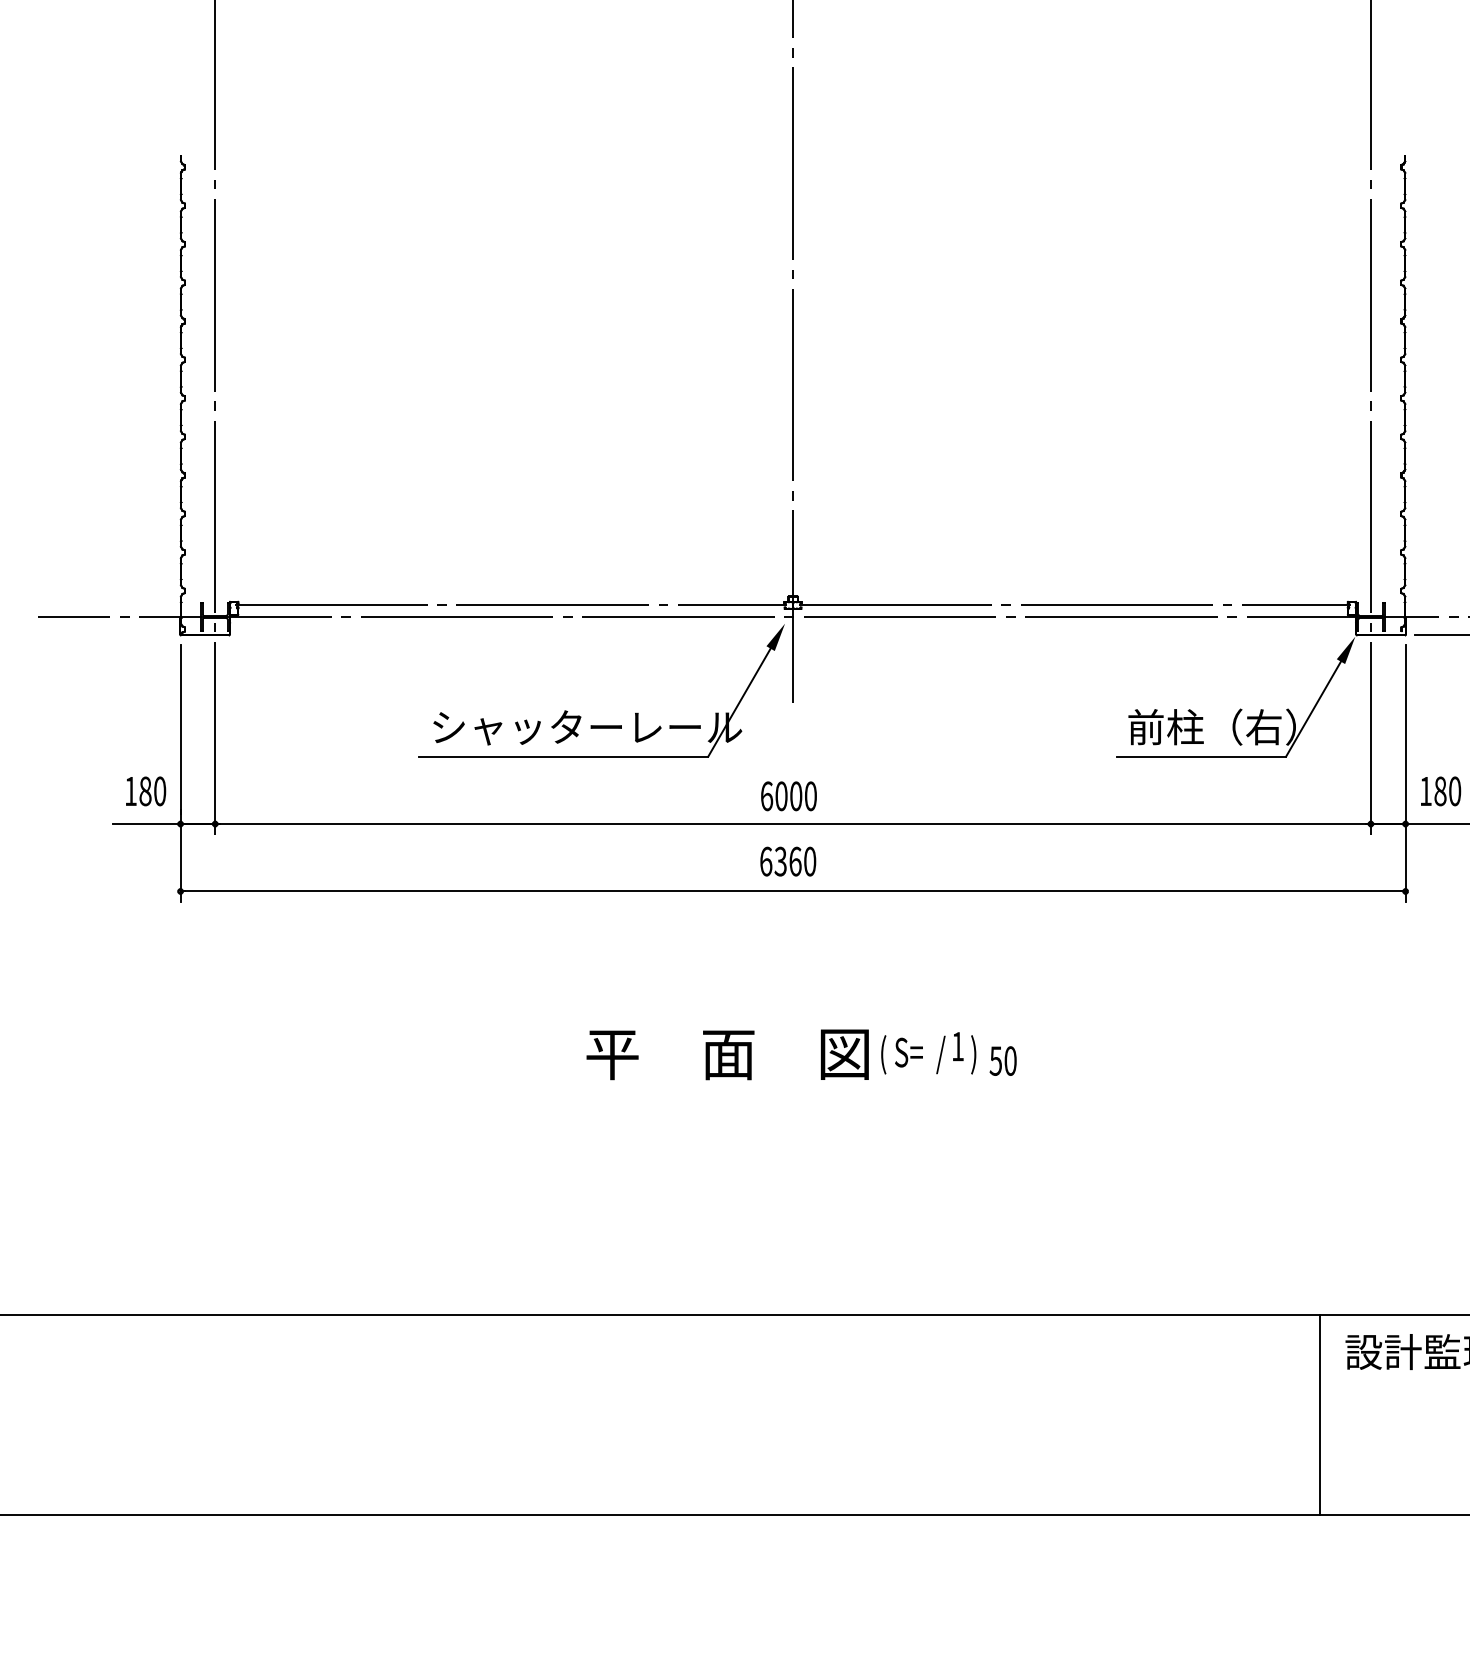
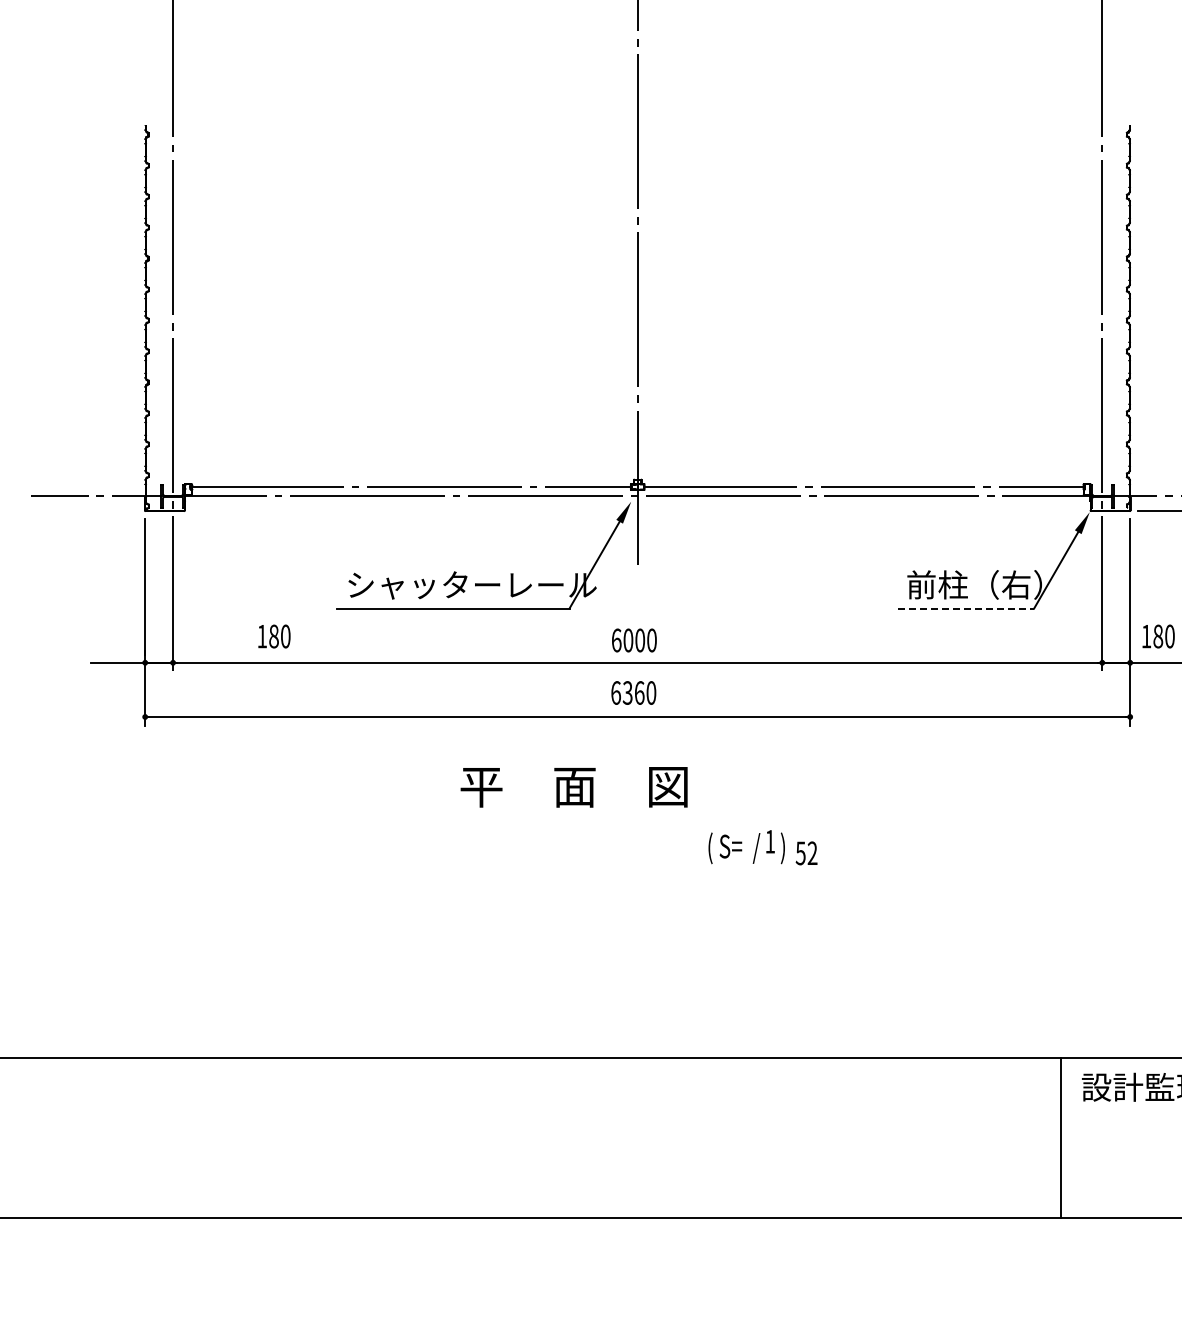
line: (1202, 756) -> (966, 608), solid -> dashed
text: (146, 791) -> (274, 636), moved
text: (726, 1055) -> (573, 787), moved
text: (1010, 1061) -> (812, 853), 50 -> 52

